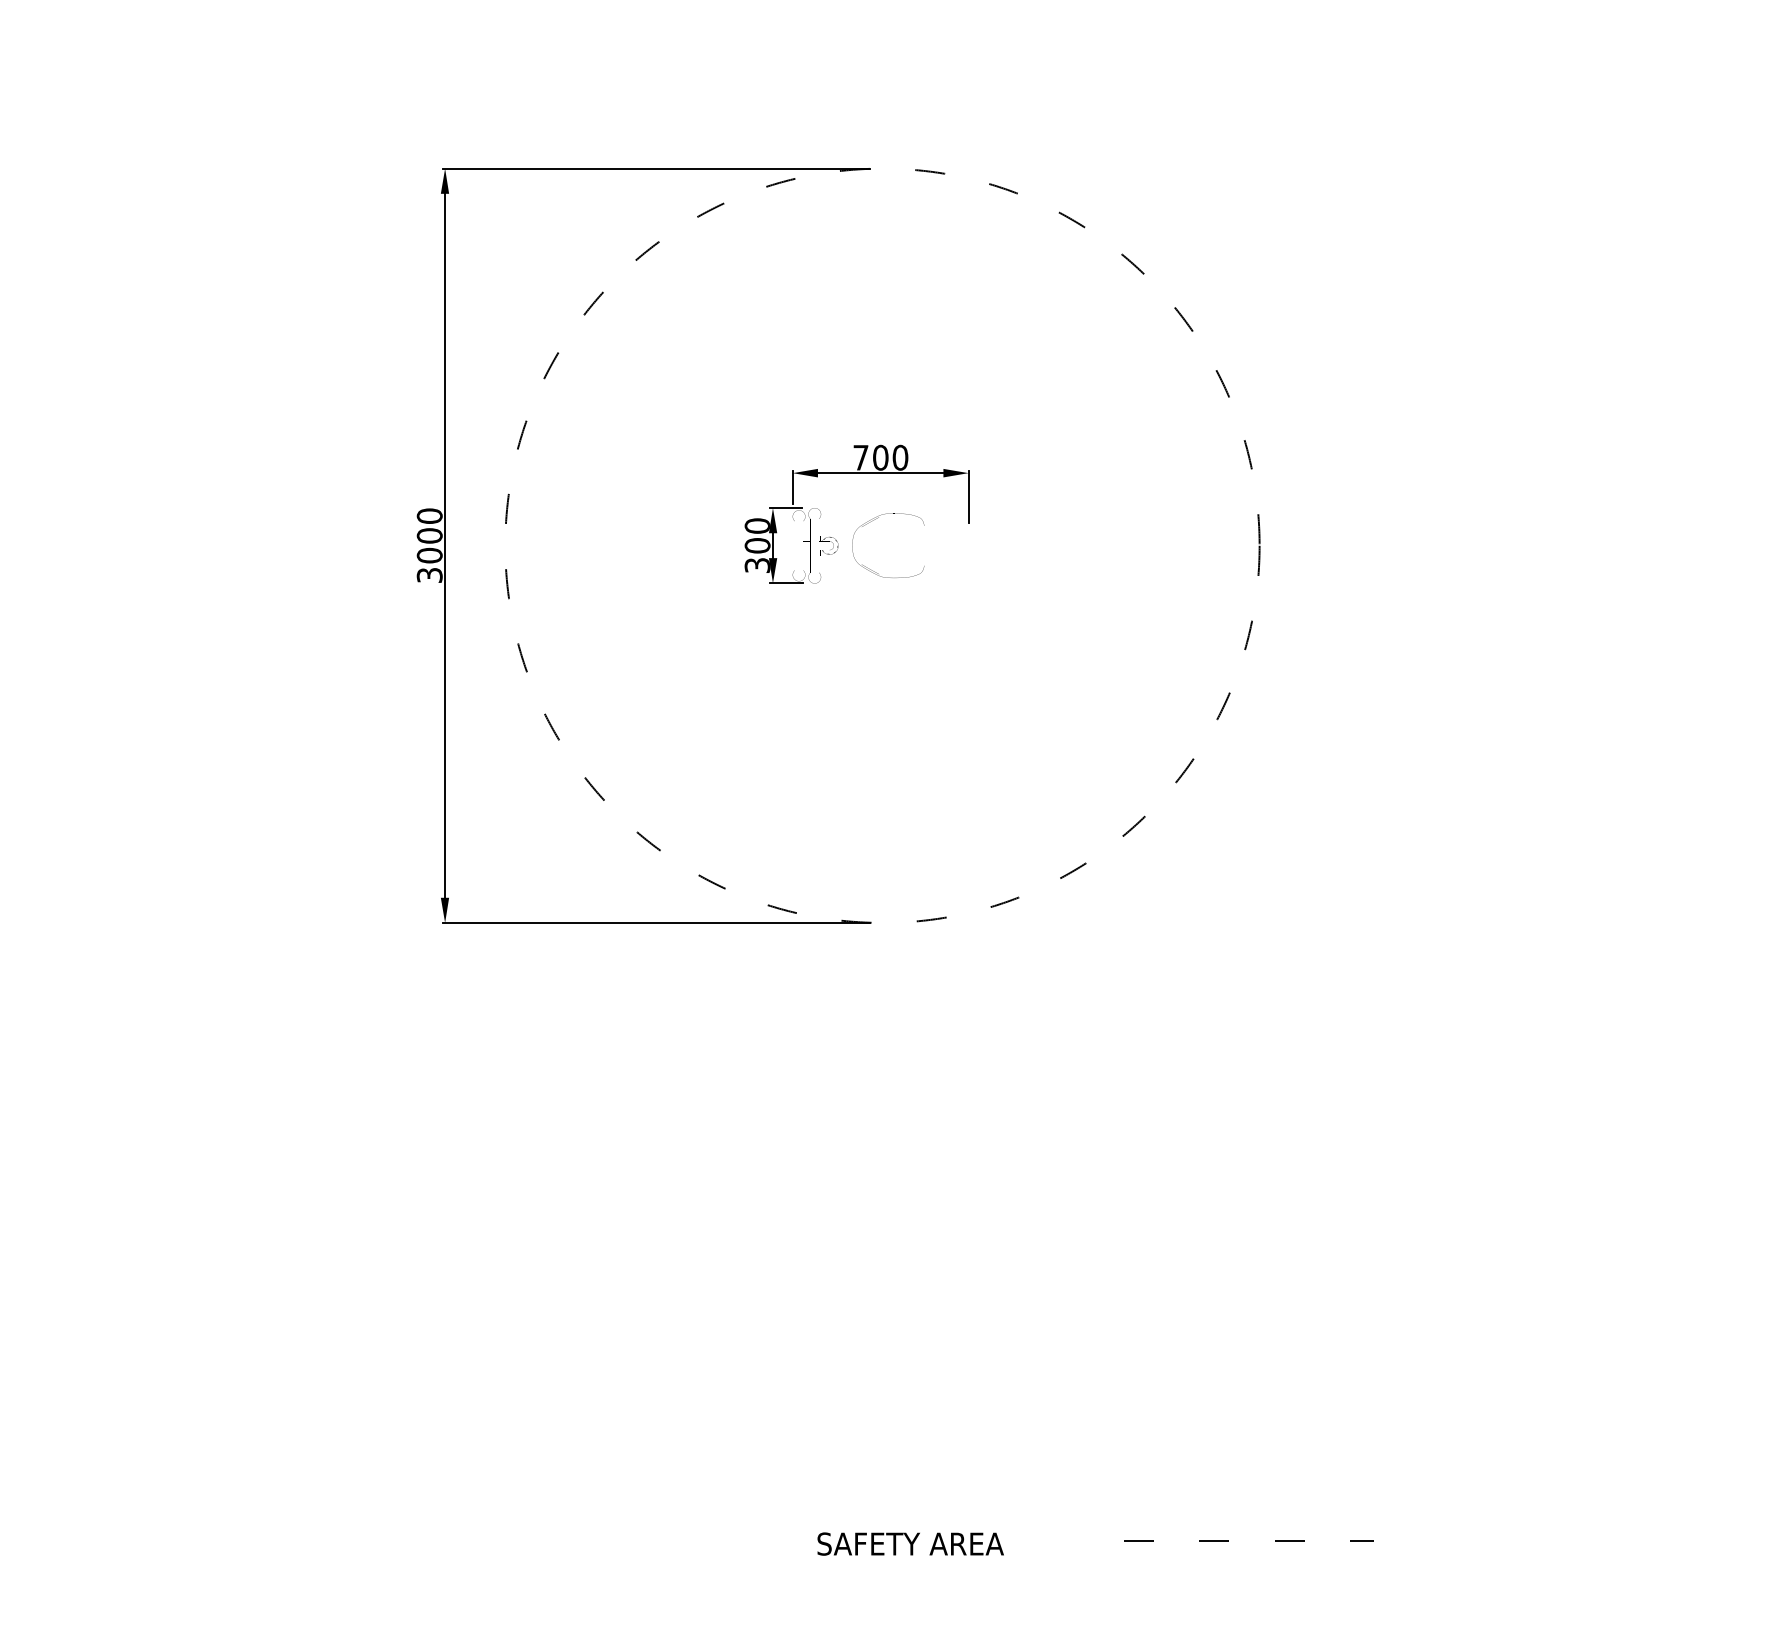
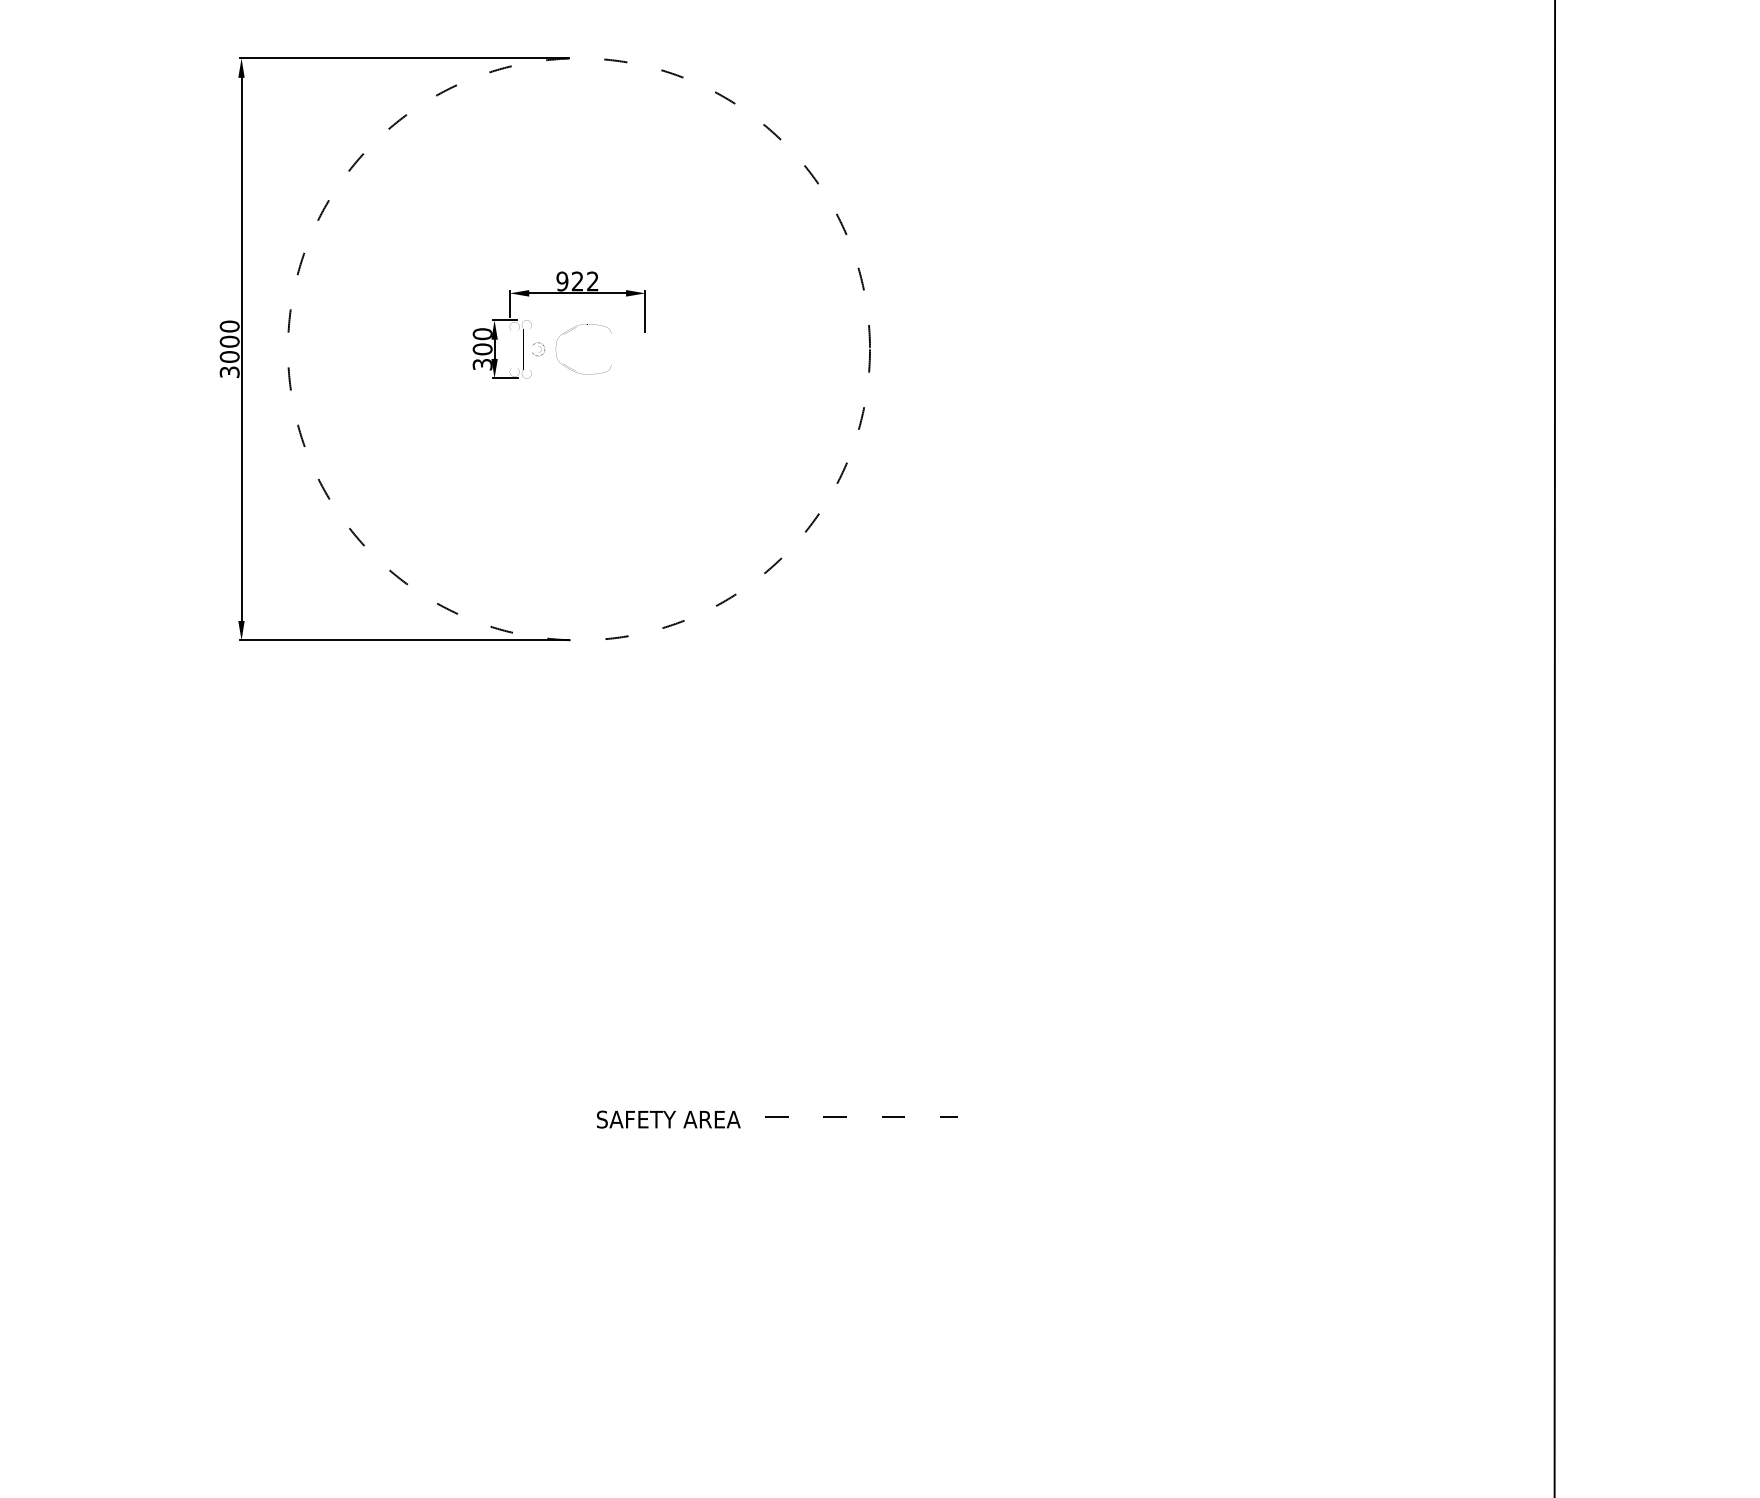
text: (880, 457) -> (577, 281), 700 -> 922
text: (910, 1543) -> (668, 1119), moved

